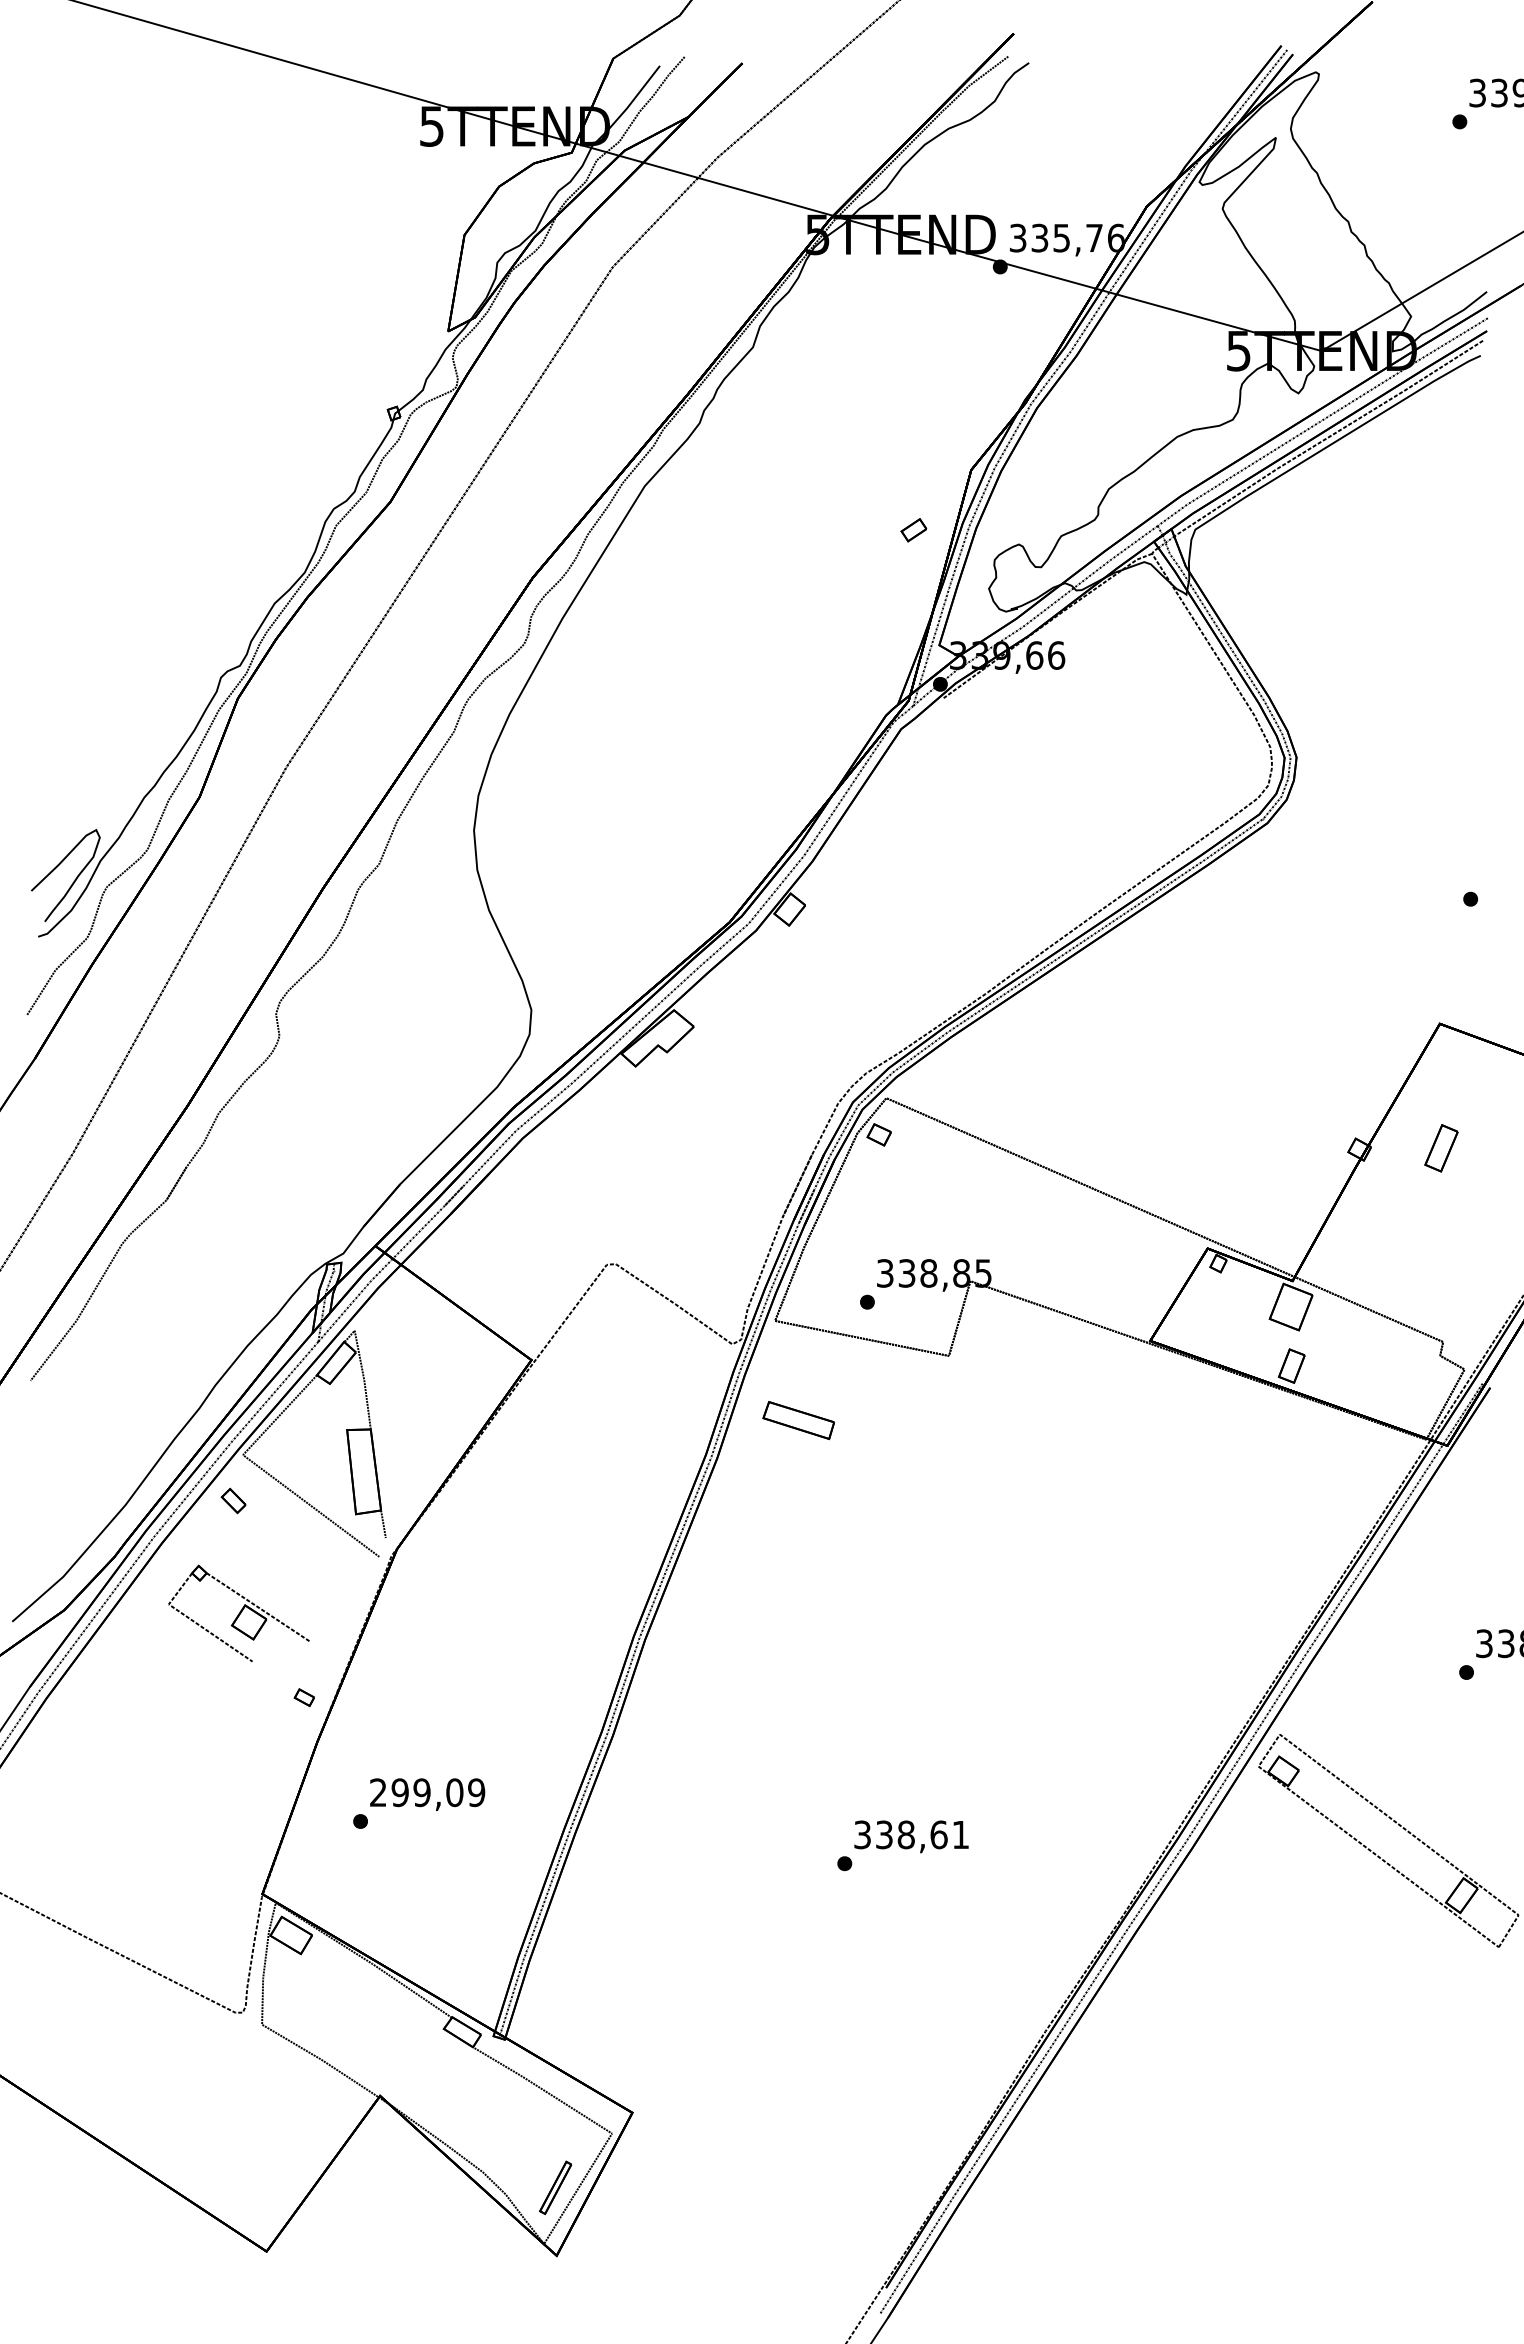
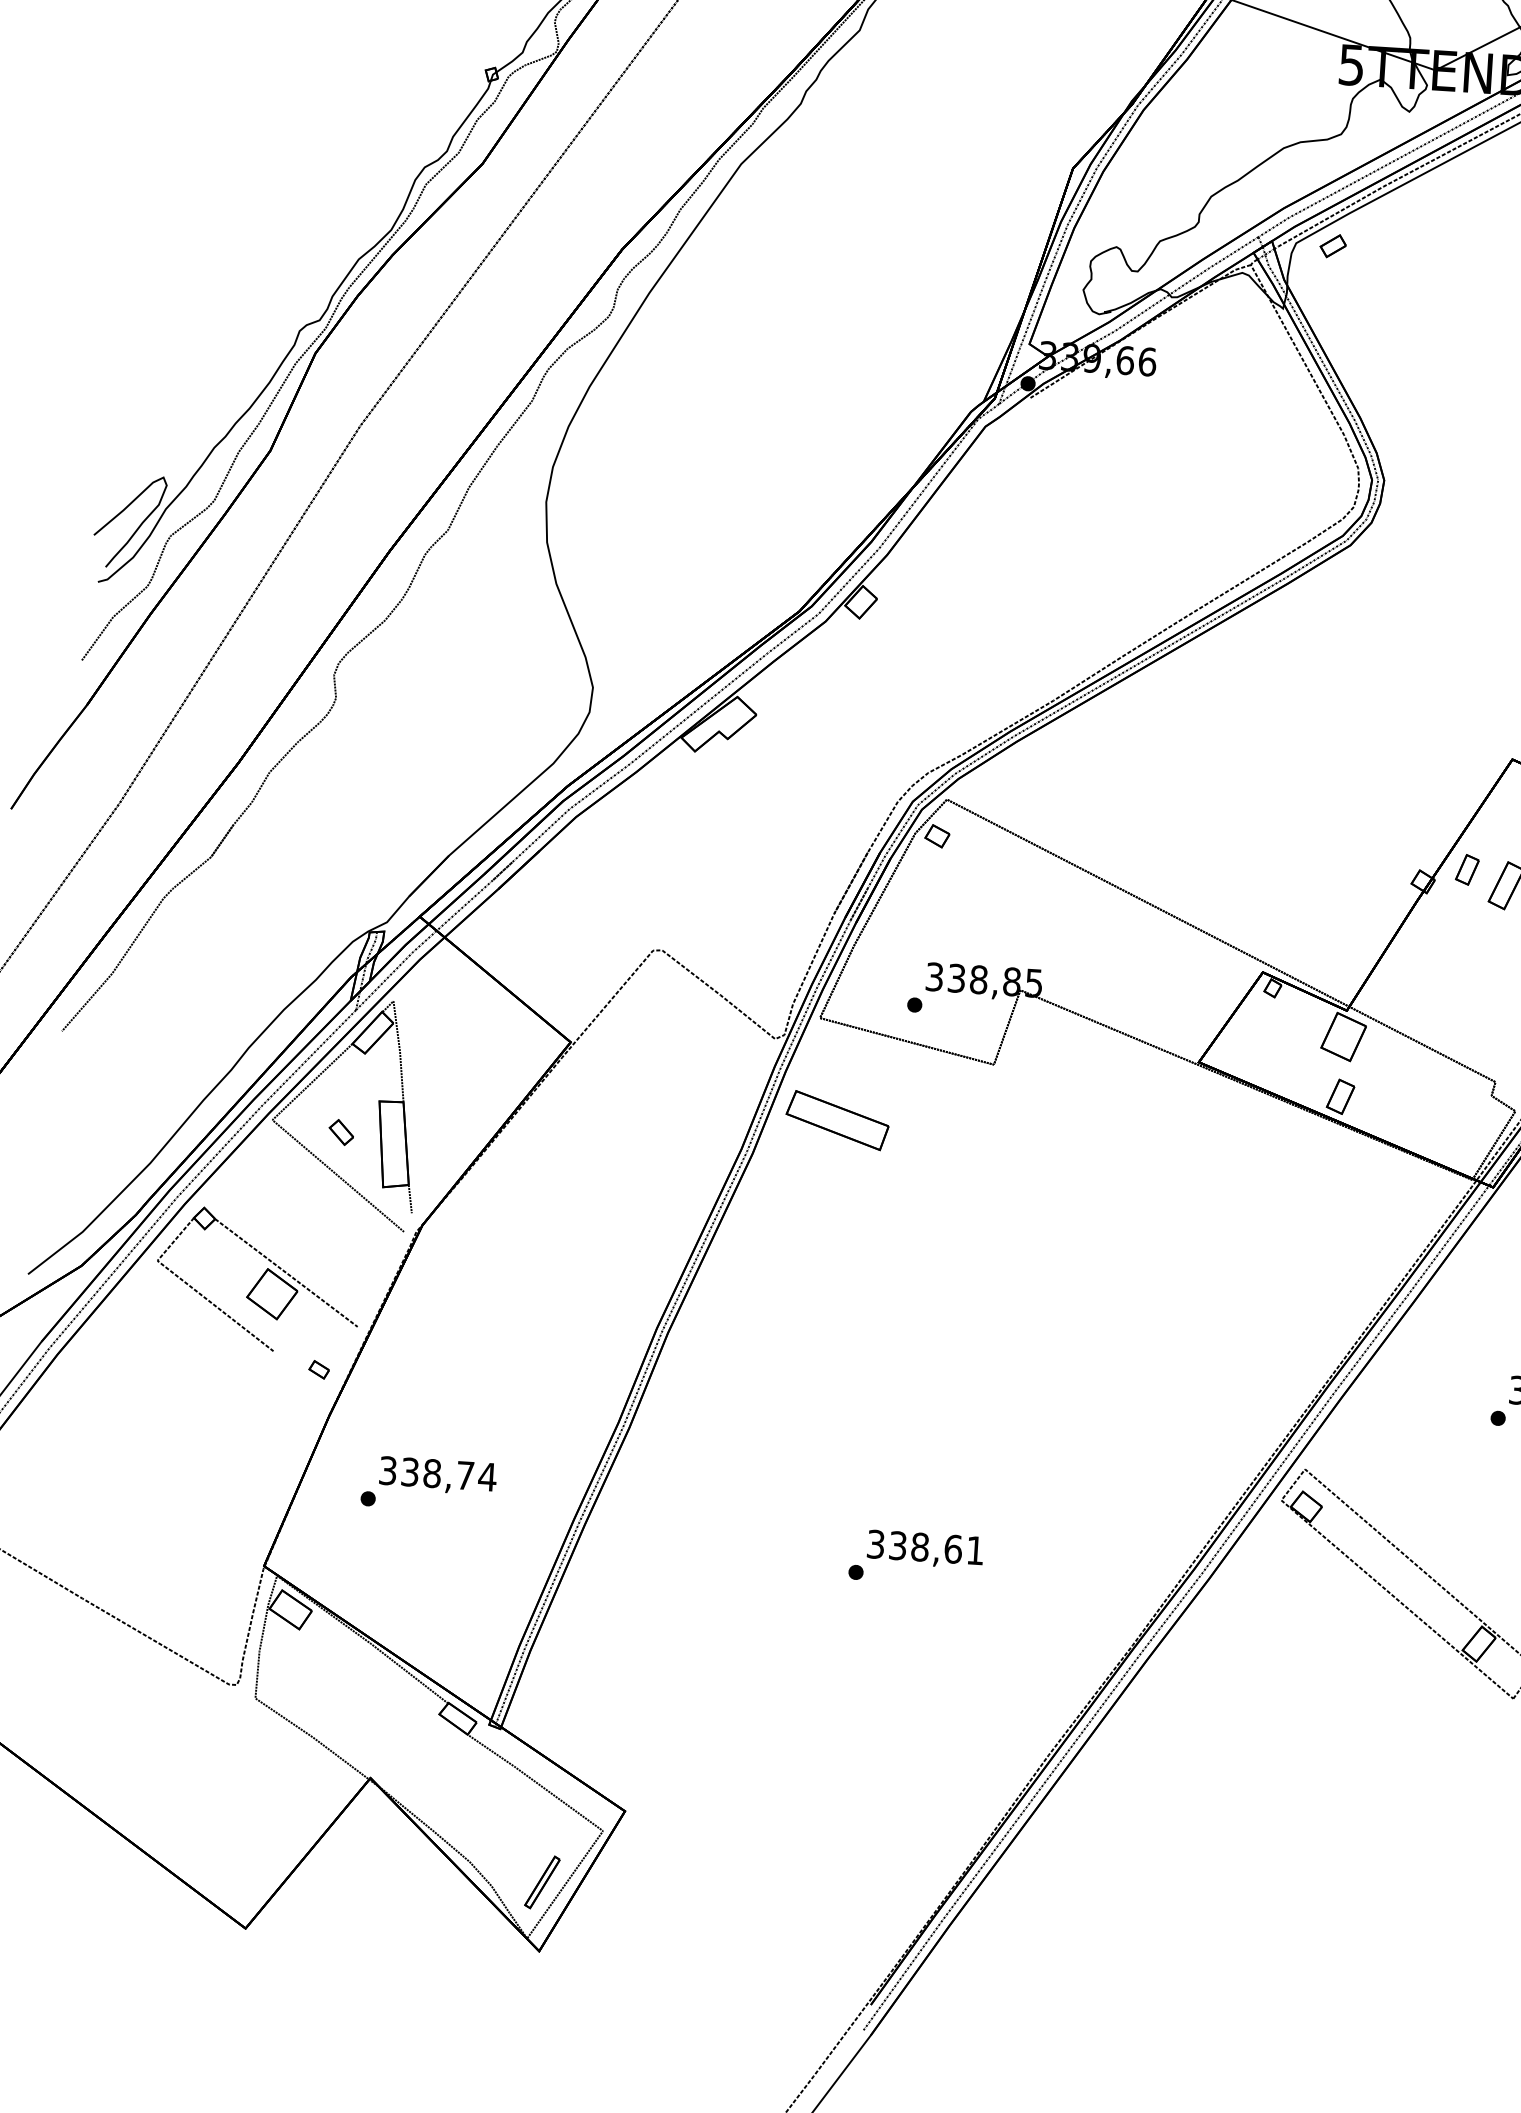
part: (913, 530) -> (1332, 246), moved
part: (1401, 1134) -> (1466, 869), added
part: (798, 1420) -> (837, 1120), size x1.43
part: (233, 1500) -> (341, 1132), moved
part: (238, 1613) -> (257, 1280), size x1.43
text: (427, 1792) -> (437, 1473), 299,09 -> 338,74

